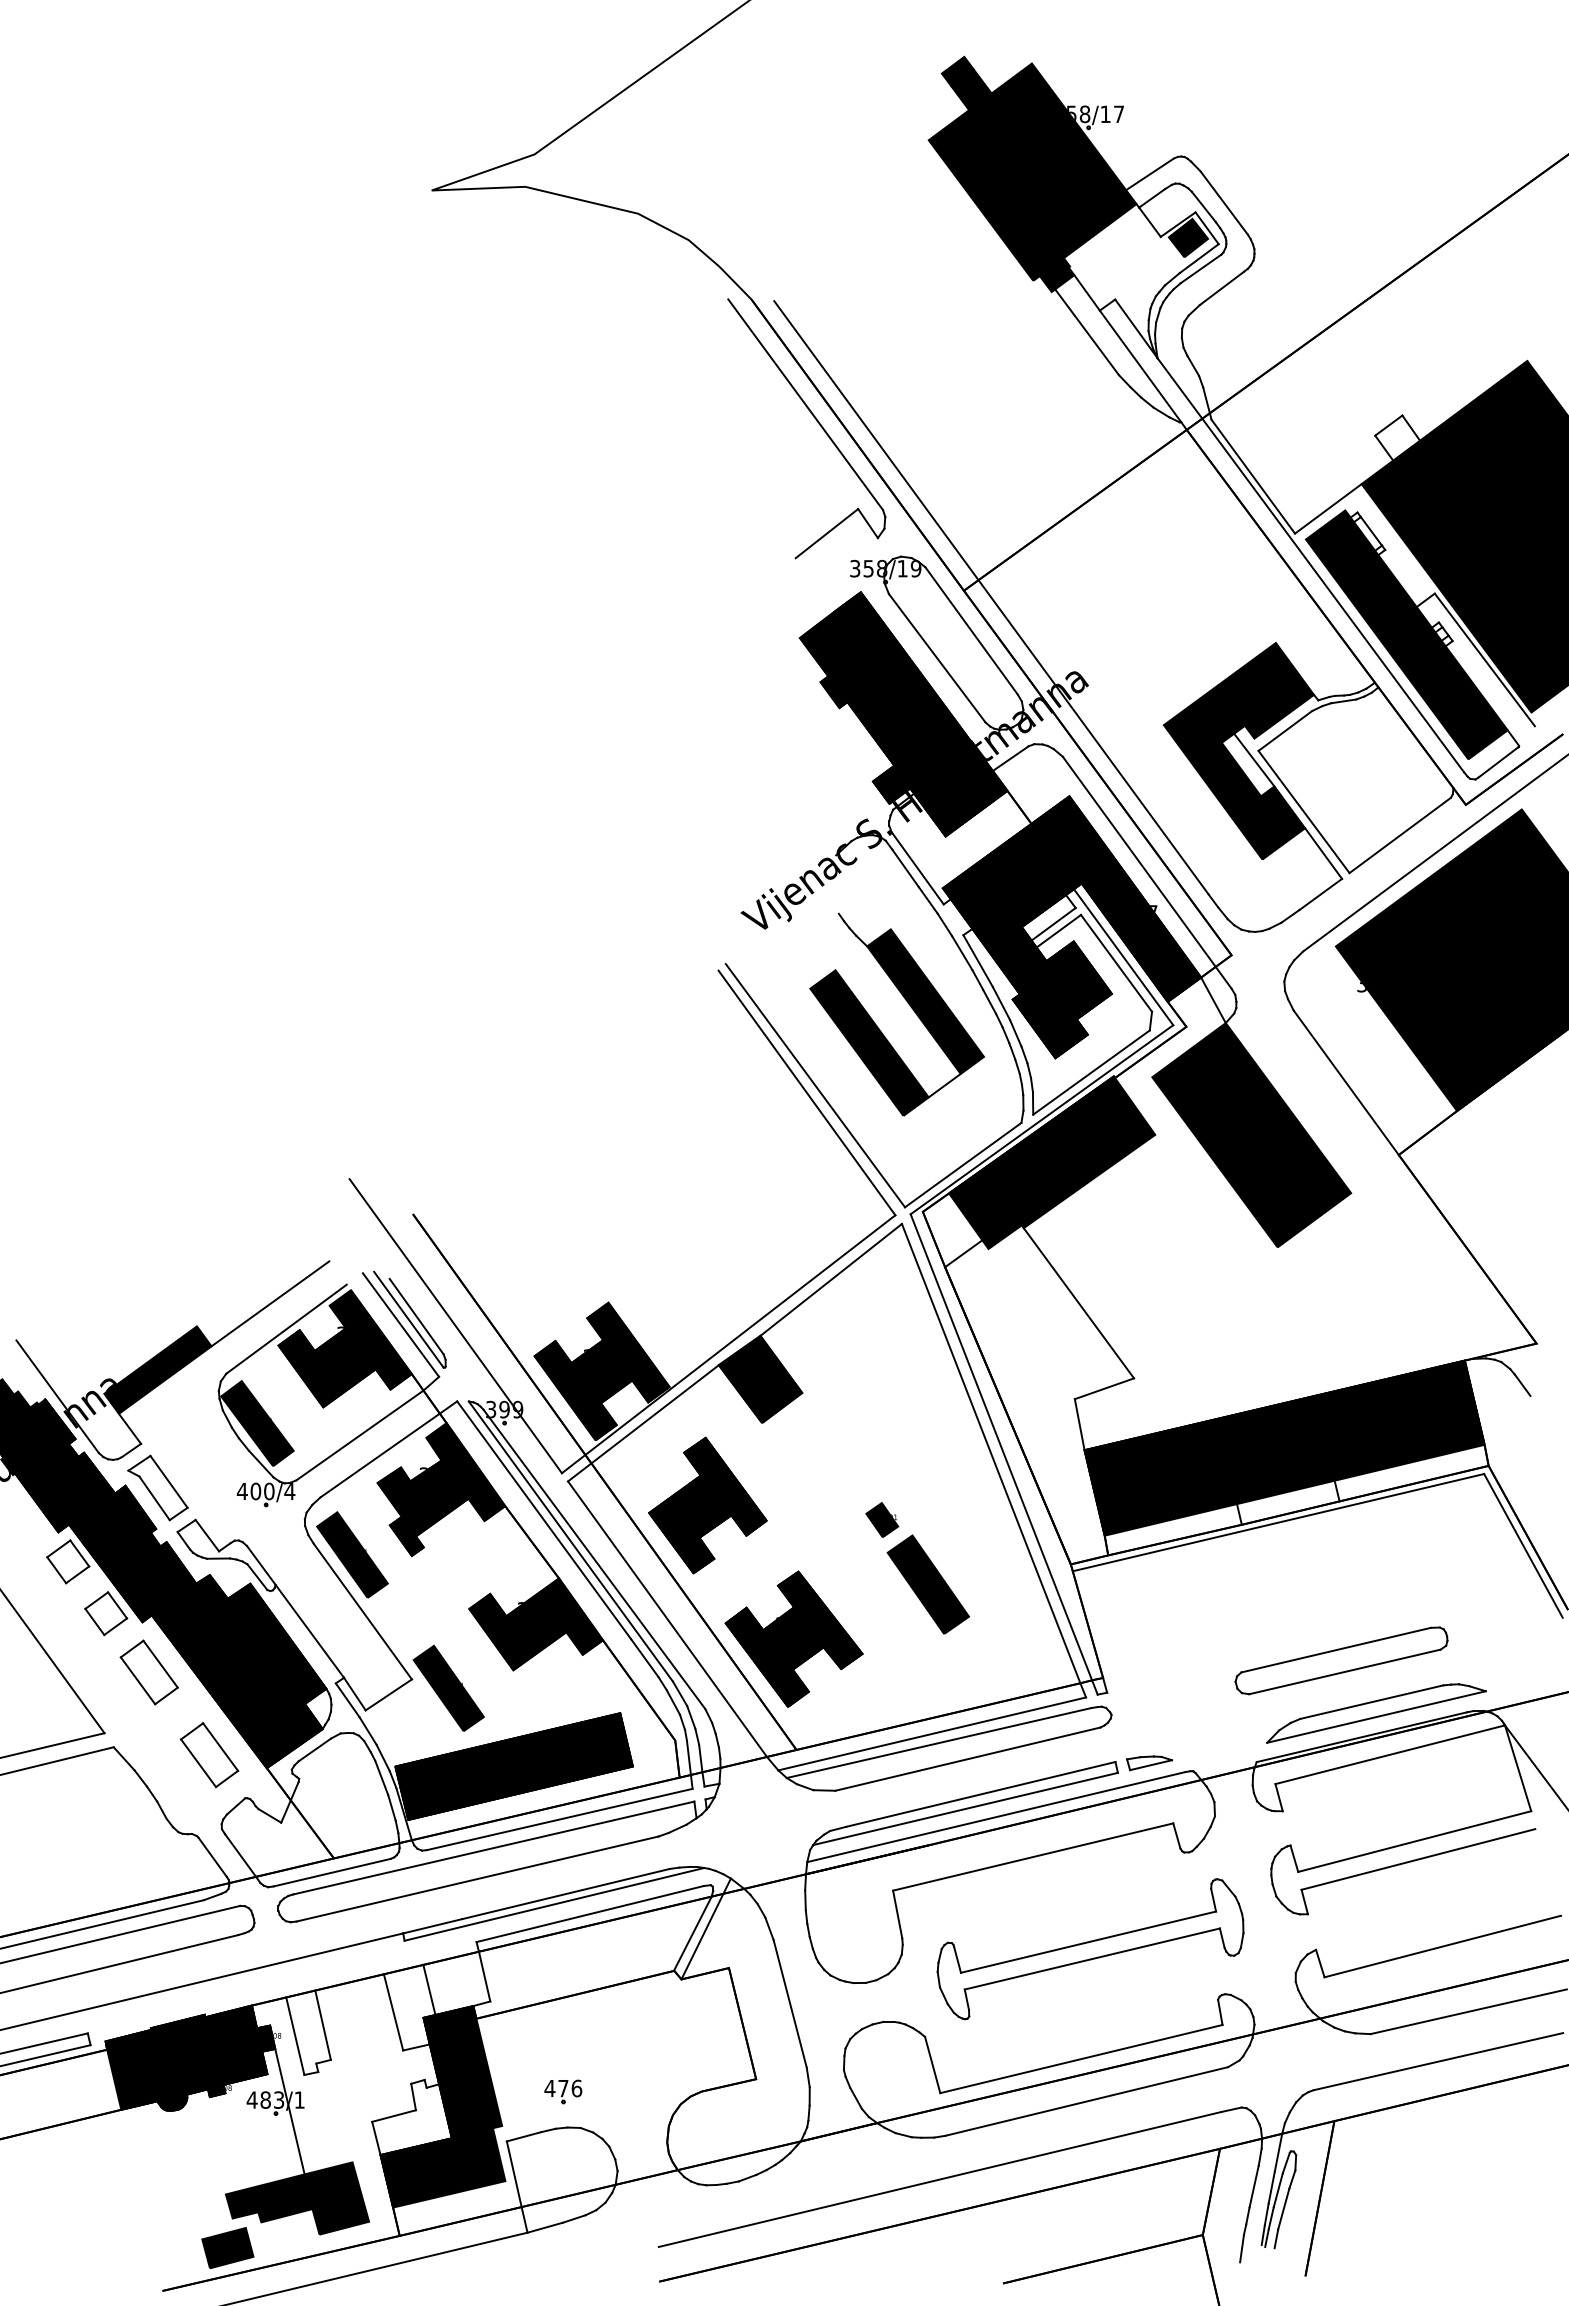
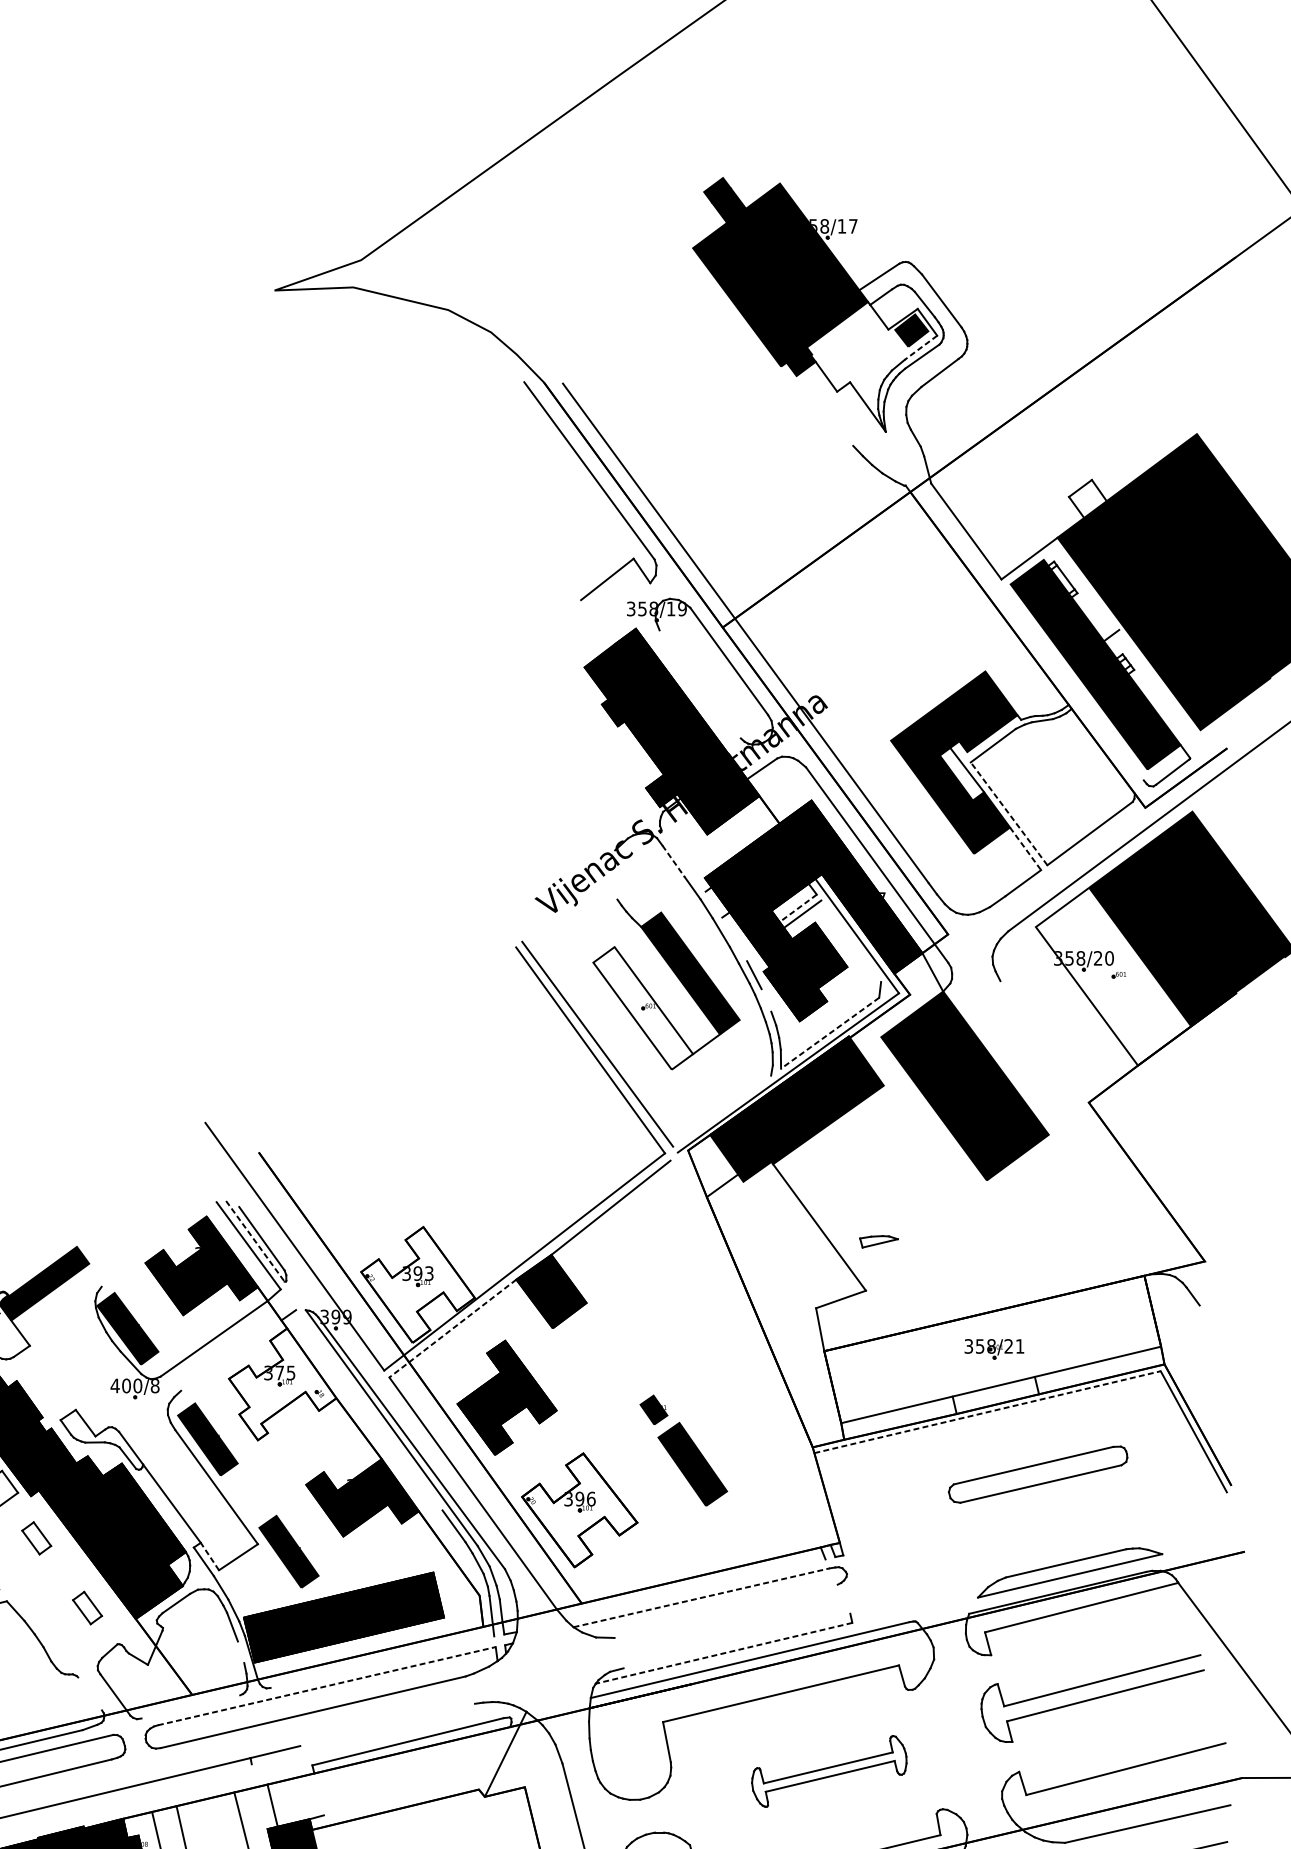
line: (1198, 258) -> (920, 347), solid -> dashed
line: (1086, 332) -> (825, 410), removed
line: (1140, 366) -> (871, 438), removed
line: (1310, 565) -> (1014, 606), removed
line: (936, 658) -> (699, 684), removed
line: (1484, 659) -> (1161, 685), removed
line: (1303, 811) -> (1008, 813), solid -> dashed
line: (1323, 853) -> (1025, 848), solid -> dashed
line: (905, 868) -> (673, 861), solid -> dashed
line: (917, 868) -> (683, 861), removed
line: (1053, 924) -> (798, 908), solid -> dashed
line: (977, 961) -> (734, 939), removed
line: (1116, 962) -> (851, 940), removed
fill: (1427, 1005) -> (1113, 976), removed
line: (1015, 1033) -> (766, 1000), removed
fill: (869, 1042) -> (643, 1007), removed
line: (1091, 1072) -> (830, 1033), solid -> dashed
line: (1345, 1082) -> (1044, 1041), removed
line: (963, 1164) -> (722, 1110), removed
line: (270, 1303) -> (138, 1227), removed
line: (409, 1320) -> (255, 1241), solid -> dashed
line: (286, 1328) -> (152, 1248), removed
fill: (601, 1371) -> (417, 1284), removed
line: (643, 1423) -> (452, 1328), solid -> dashed
line: (1001, 1447) -> (754, 1348), removed
fill: (1284, 1447) -> (992, 1348), removed
line: (990, 1453) -> (745, 1353), removed
line: (379, 1455) -> (230, 1355), removed
part: (157, 1487) -> (43, 1382), removed
fill: (441, 1489) -> (282, 1384), removed
text: (289, 1491) -> (154, 1385), 400/4 -> 400/8
line: (544, 1520) -> (369, 1410), removed
line: (1278, 1522) -> (987, 1412), solid -> dashed
fill: (793, 1638) -> (579, 1509), removed
part: (1341, 1660) -> (1038, 1474), moved
part: (148, 1672) -> (36, 1538), size x0.6
line: (354, 1694) -> (209, 1556), solid -> dashed
line: (932, 1733) -> (696, 1589), removed
line: (939, 1742) -> (702, 1597), solid -> dashed
part: (209, 1755) -> (87, 1608), size x0.6
line: (967, 1758) -> (725, 1610), removed
part: (1149, 1763) -> (878, 1241), moved
line: (1517, 1768) -> (1188, 1619), removed
line: (980, 1793) -> (736, 1640), removed
line: (391, 1807) -> (240, 1652), removed
line: (965, 1808) -> (724, 1652), solid -> dashed
line: (559, 1819) -> (382, 1662), removed
line: (493, 1848) -> (326, 1686), solid -> dashed
line: (212, 1856) -> (90, 1693), removed
line: (331, 1872) -> (190, 1706), removed
line: (565, 1893) -> (387, 1724), removed
line: (554, 1904) -> (377, 1733), removed
line: (692, 1933) -> (494, 1758), removed
part: (1090, 1949) -> (829, 1771), size x0.6
line: (484, 1976) -> (319, 1794), removed

